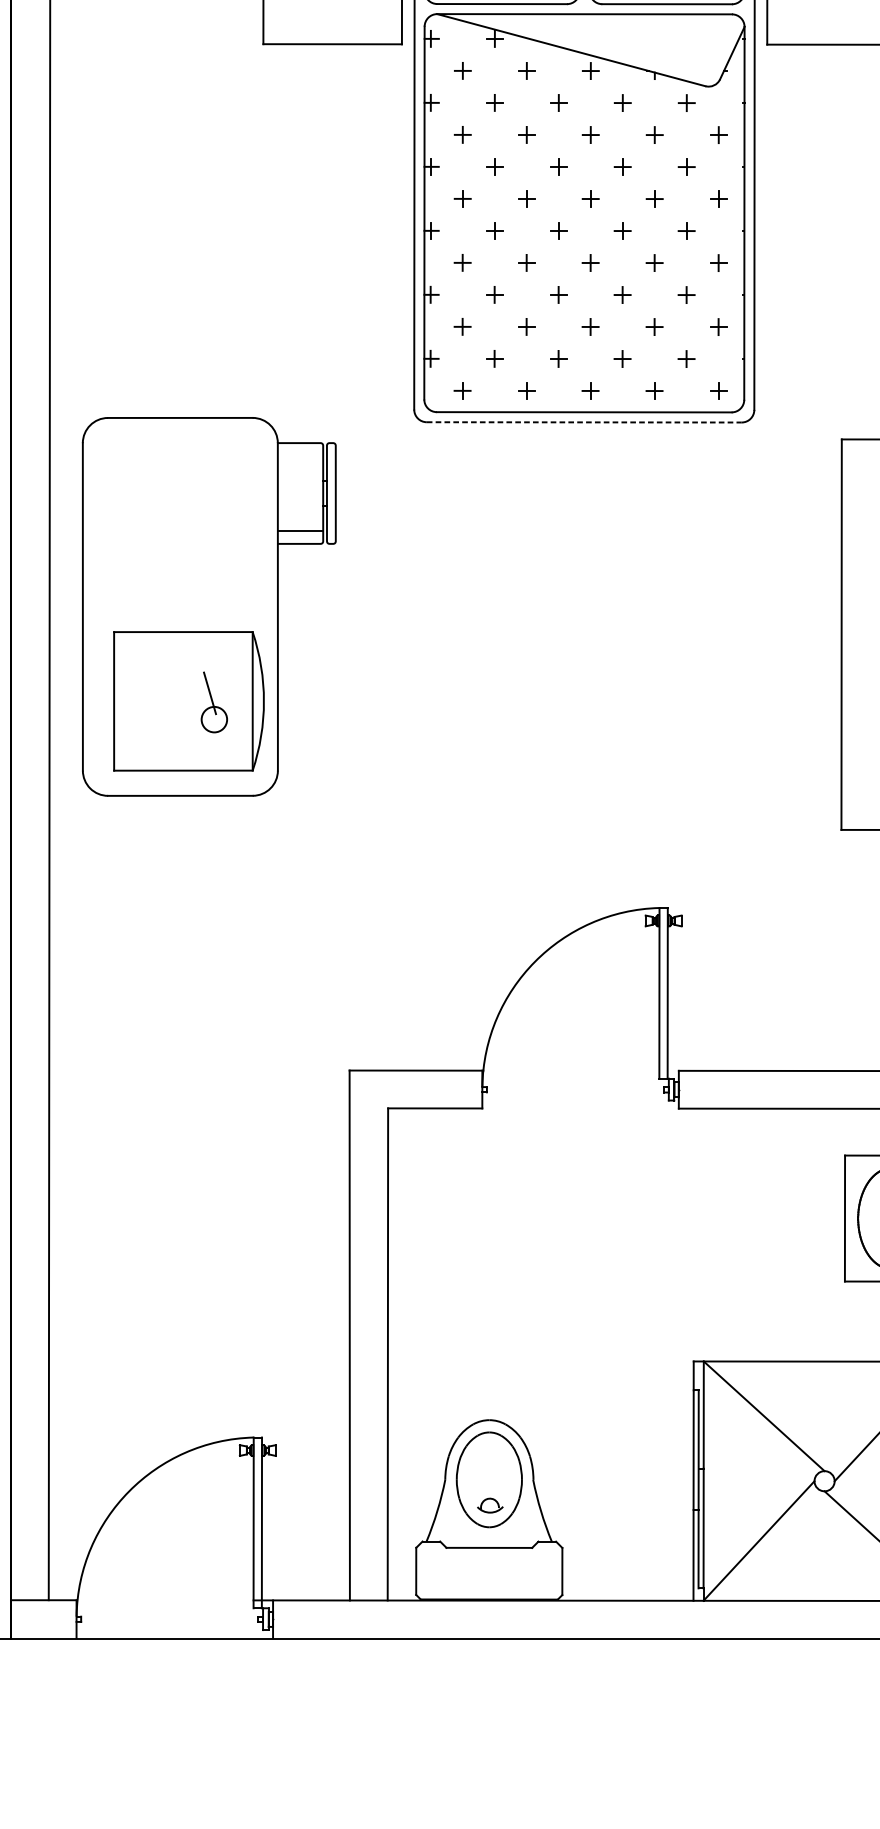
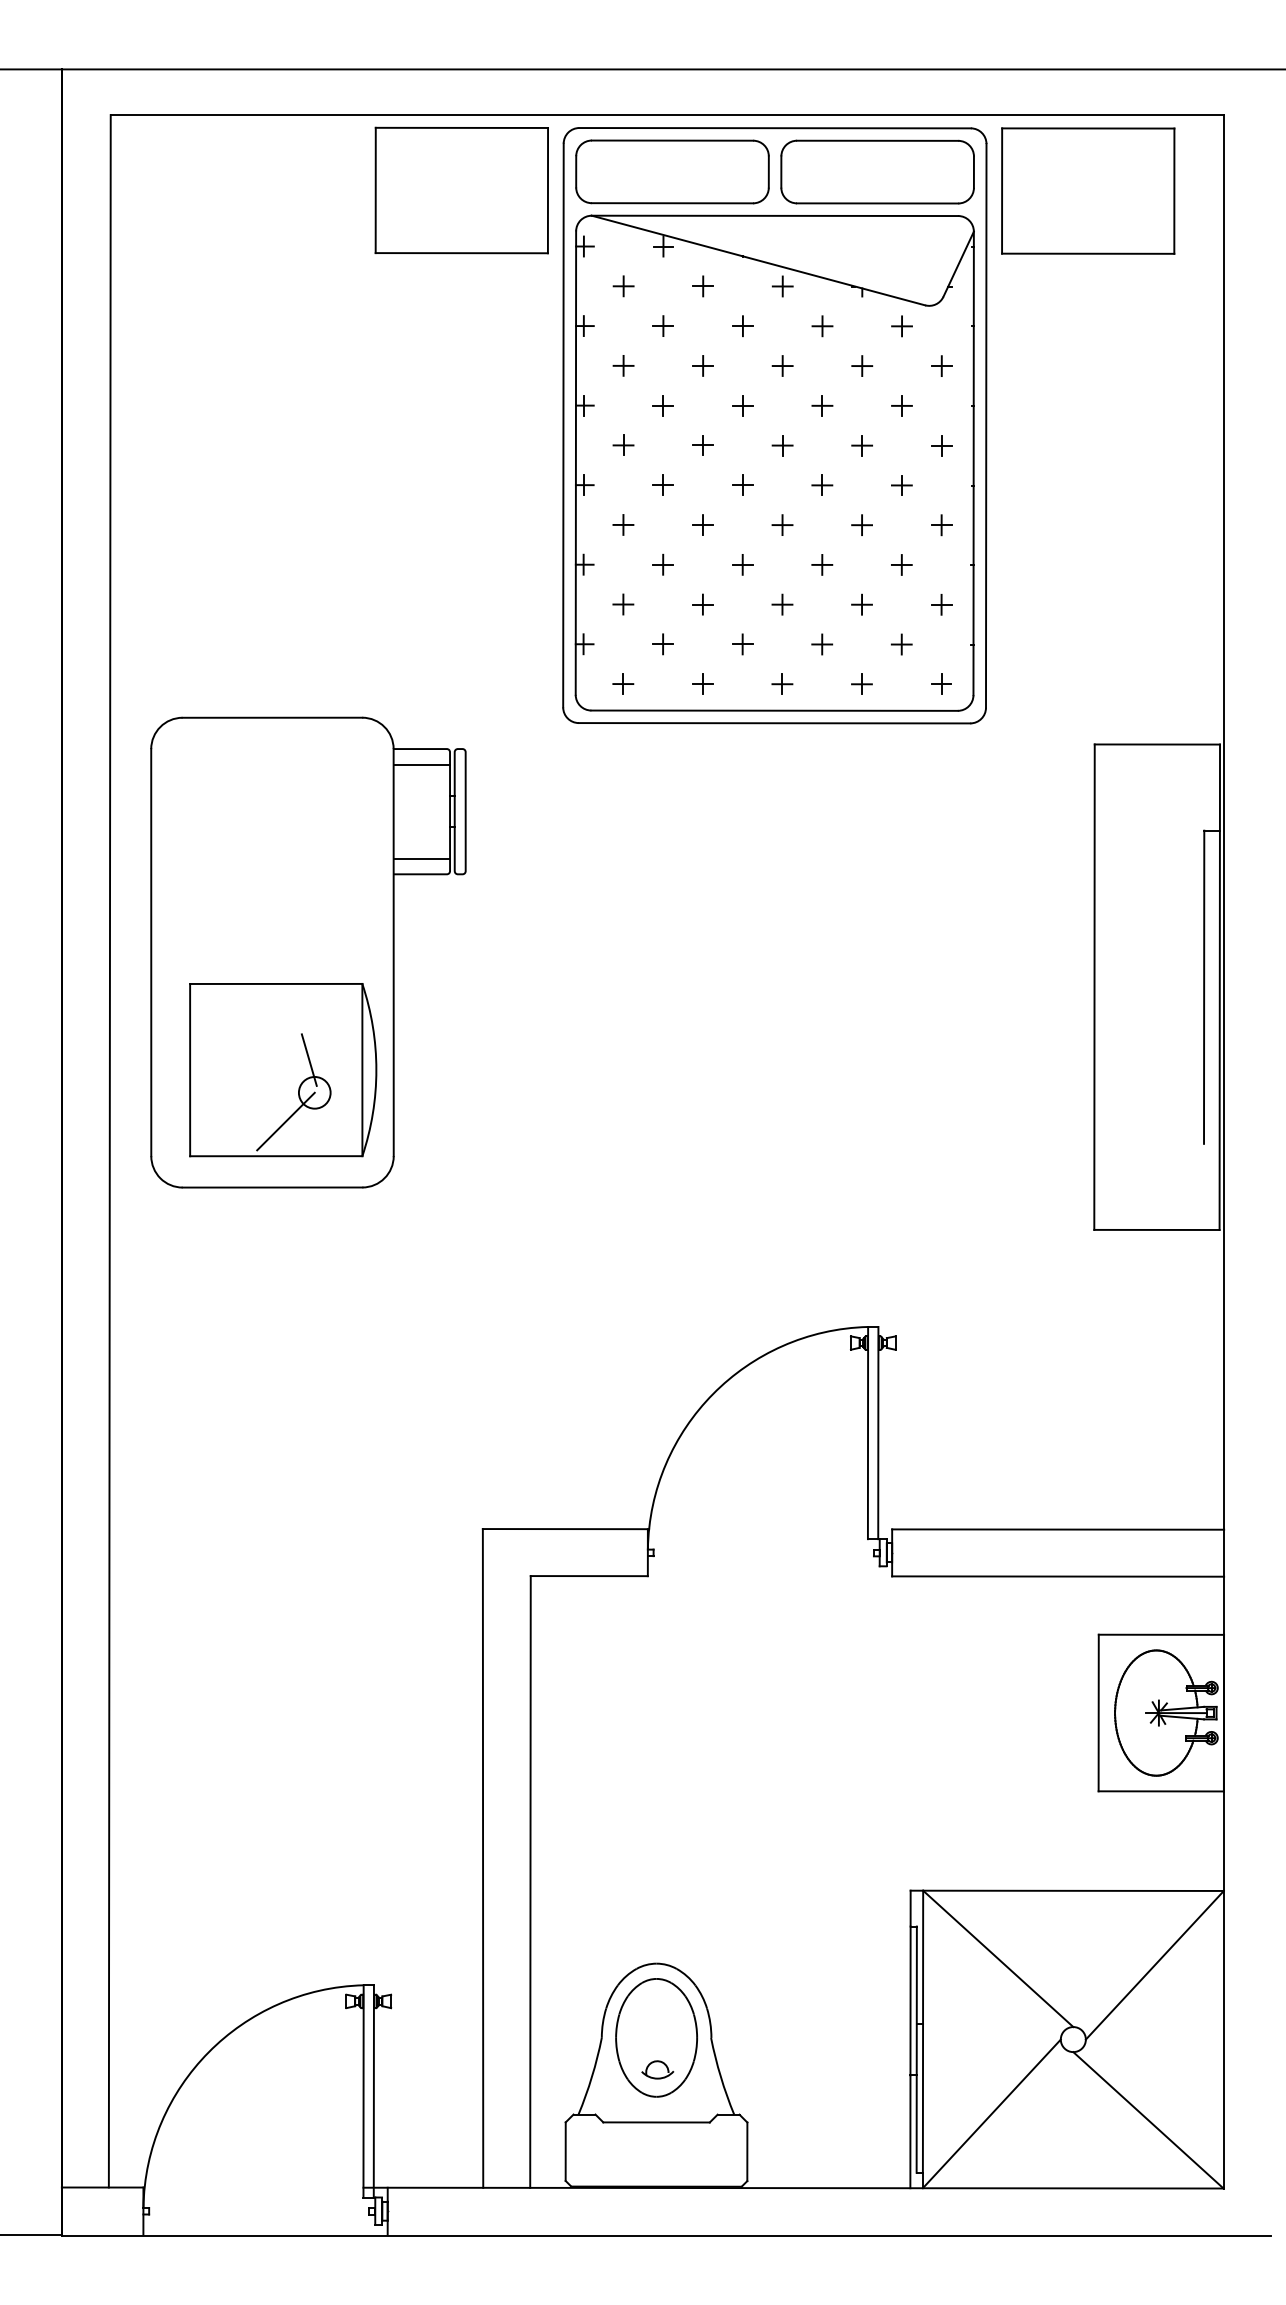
line: (584, 422) -> (774, 723), dashed -> solid
line: (300, 455) -> (421, 764), added
line: (190, 742) -> (285, 1121), added

